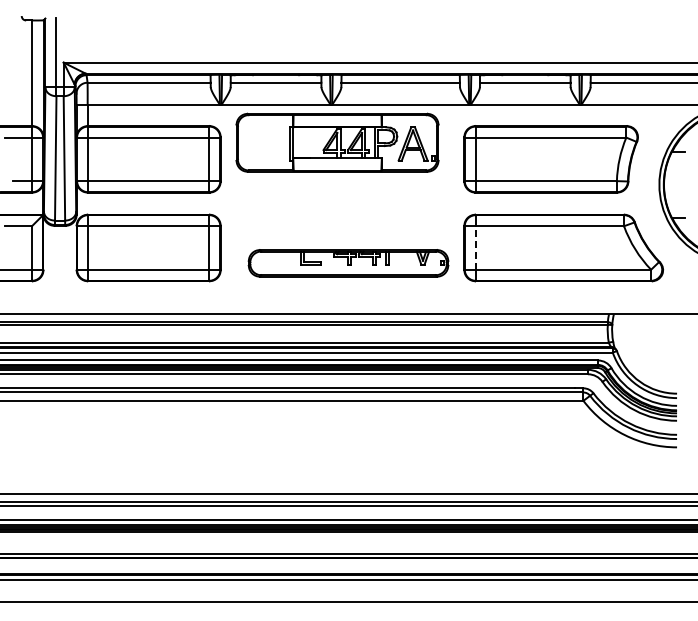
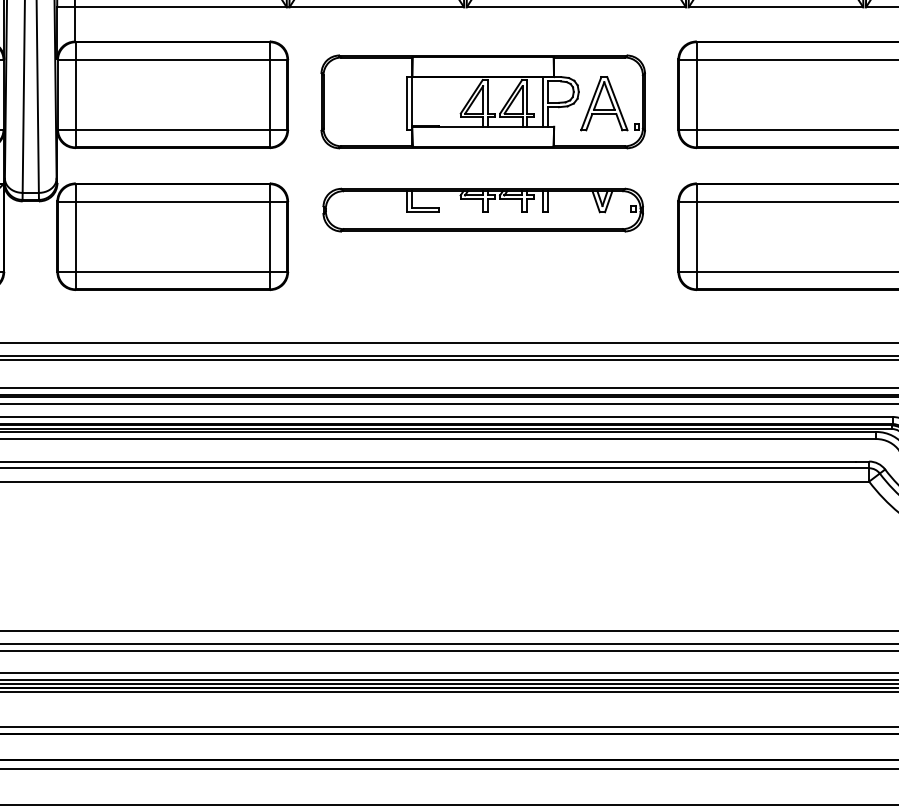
part: (337, 142) -> (483, 101), moved
line: (475, 247) -> (696, 235), dashed -> solid
part: (348, 263) -> (483, 210), moved

